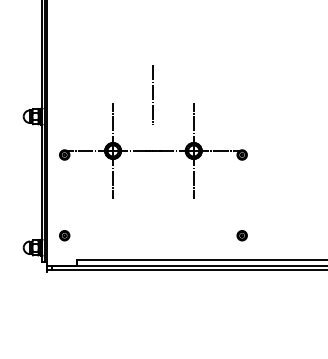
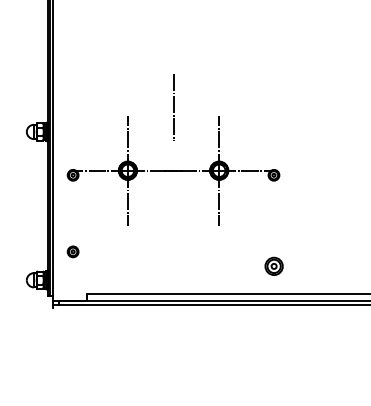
part: (64, 235) -> (72, 251), moved
part: (241, 235) -> (273, 266), size x1.6

